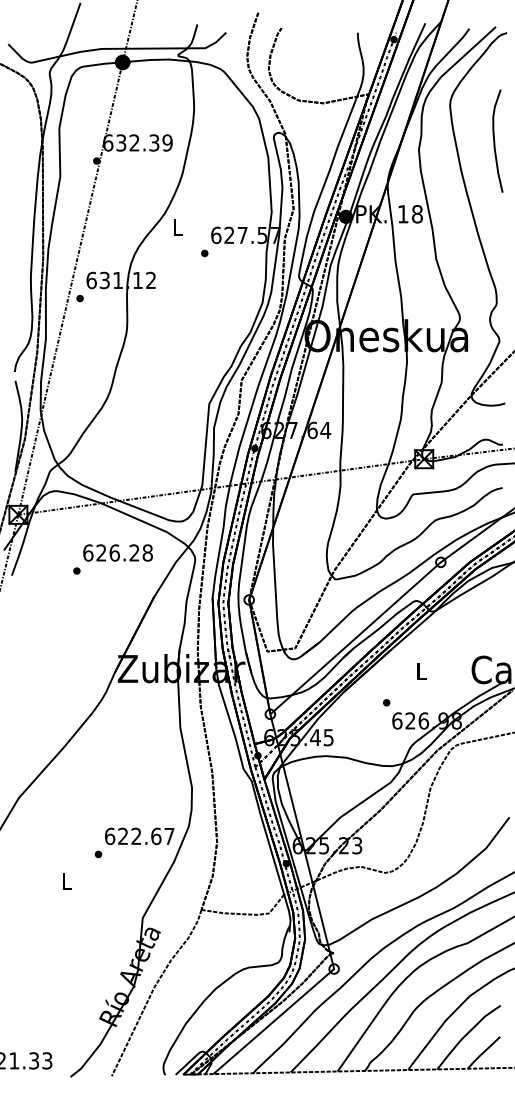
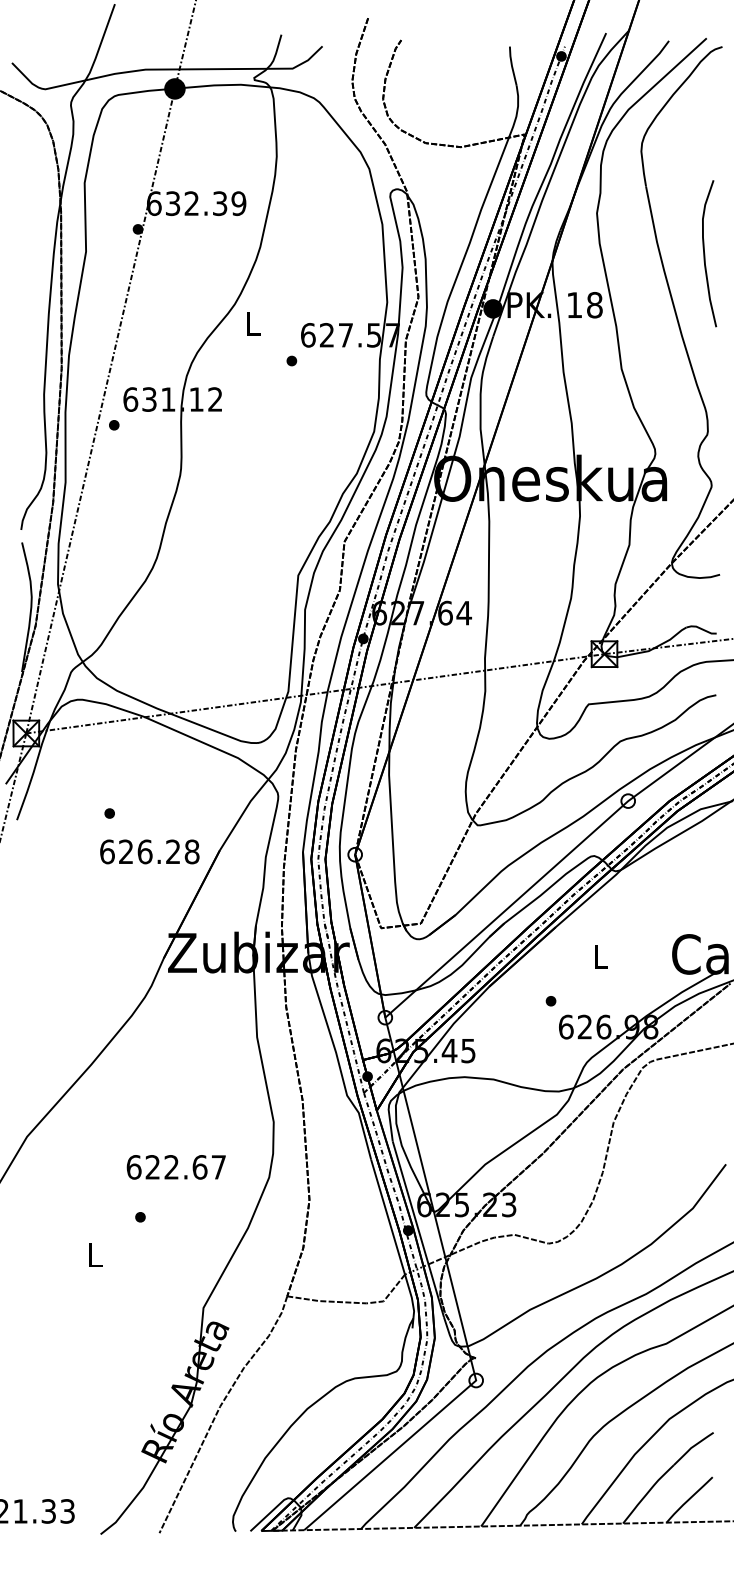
curve: (495, 141) -> (706, 254), moved
text: (117, 552) -> (149, 851), moved
text: (139, 836) -> (176, 1167), moved

